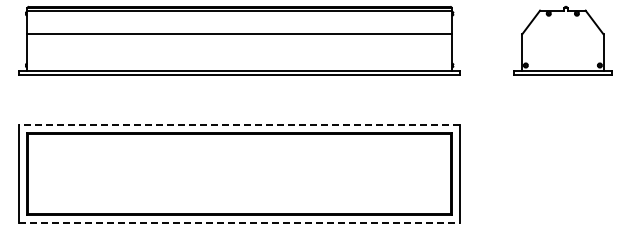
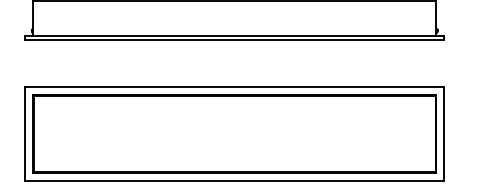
line: (239, 124) -> (234, 86), dashed -> solid
line: (239, 223) -> (234, 180), dashed -> solid

